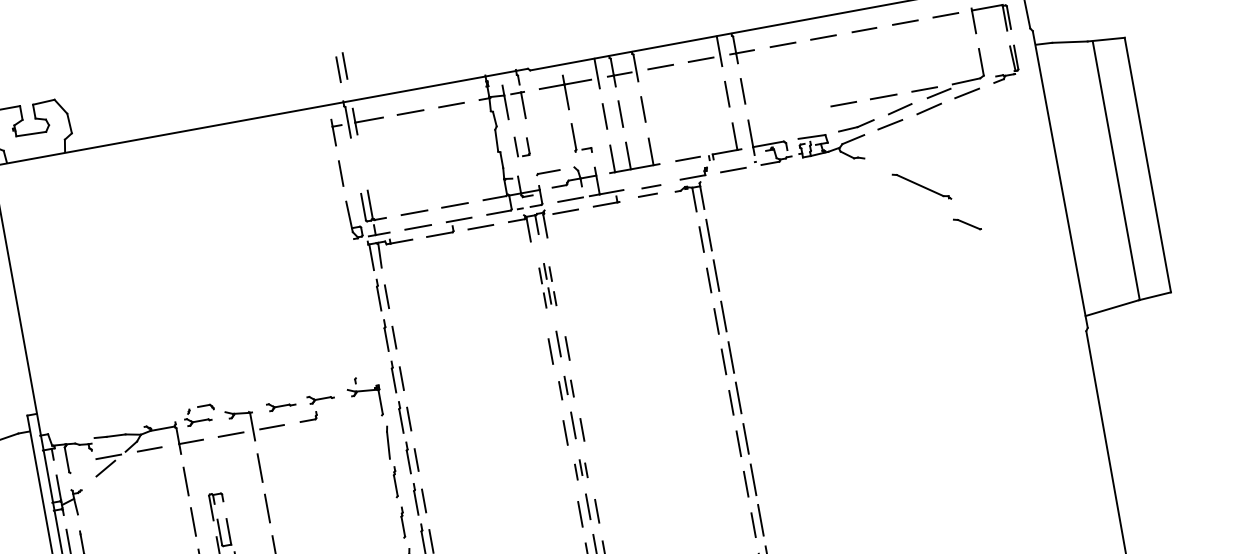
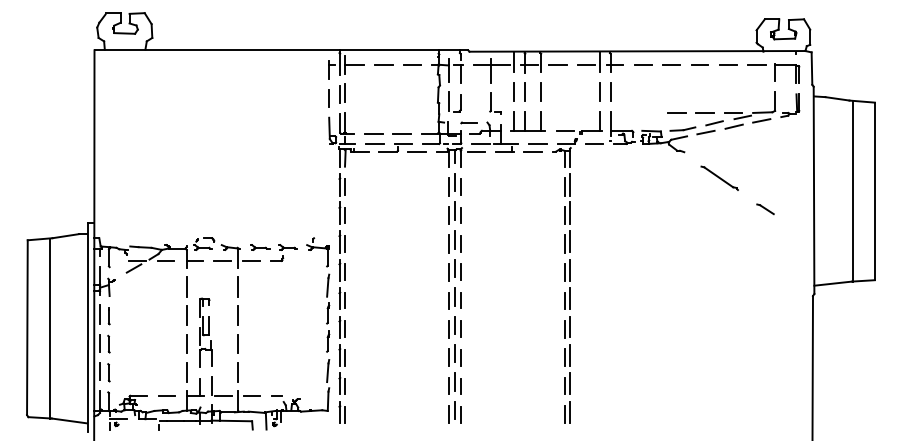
part: (341, 67) -> (342, 93), moved
part: (521, 145) -> (454, 101), size x1.43
part: (649, 190) -> (535, 147), size x1.43
line: (967, 224) -> (765, 209), moved
part: (546, 284) -> (454, 198), size x1.67
part: (565, 388) -> (454, 270), size x1.43
part: (580, 469) -> (454, 327), size x1.67

